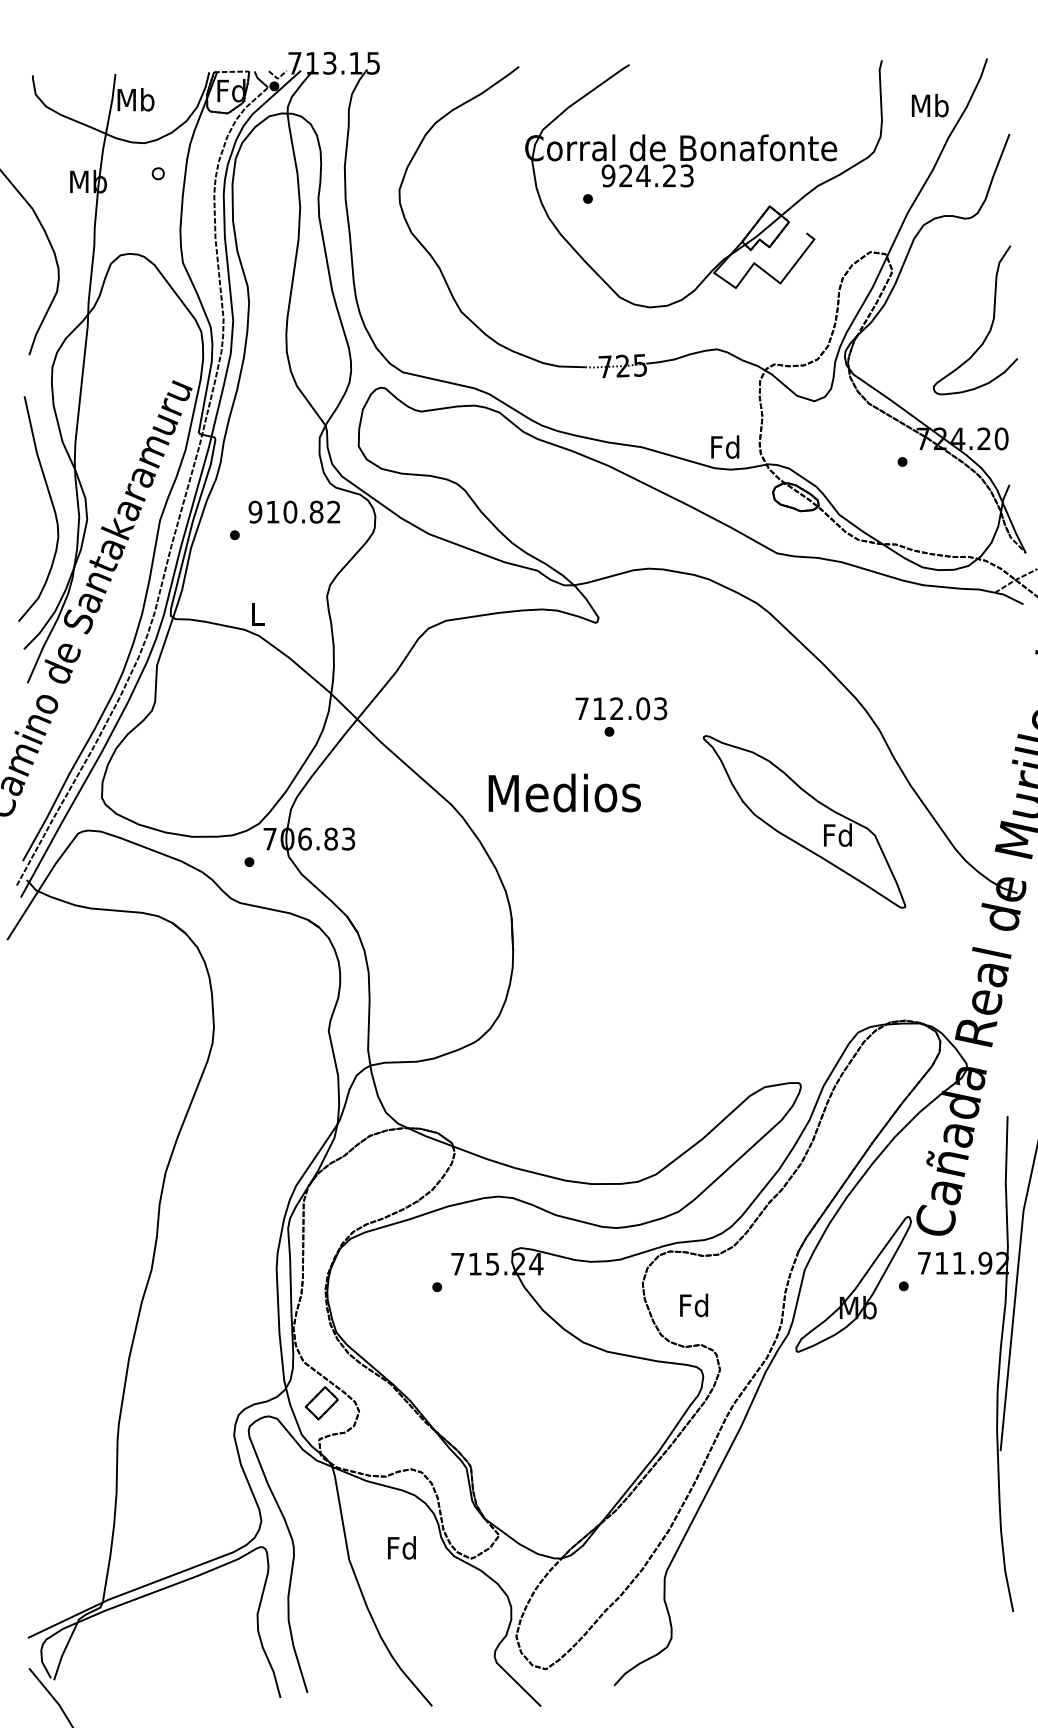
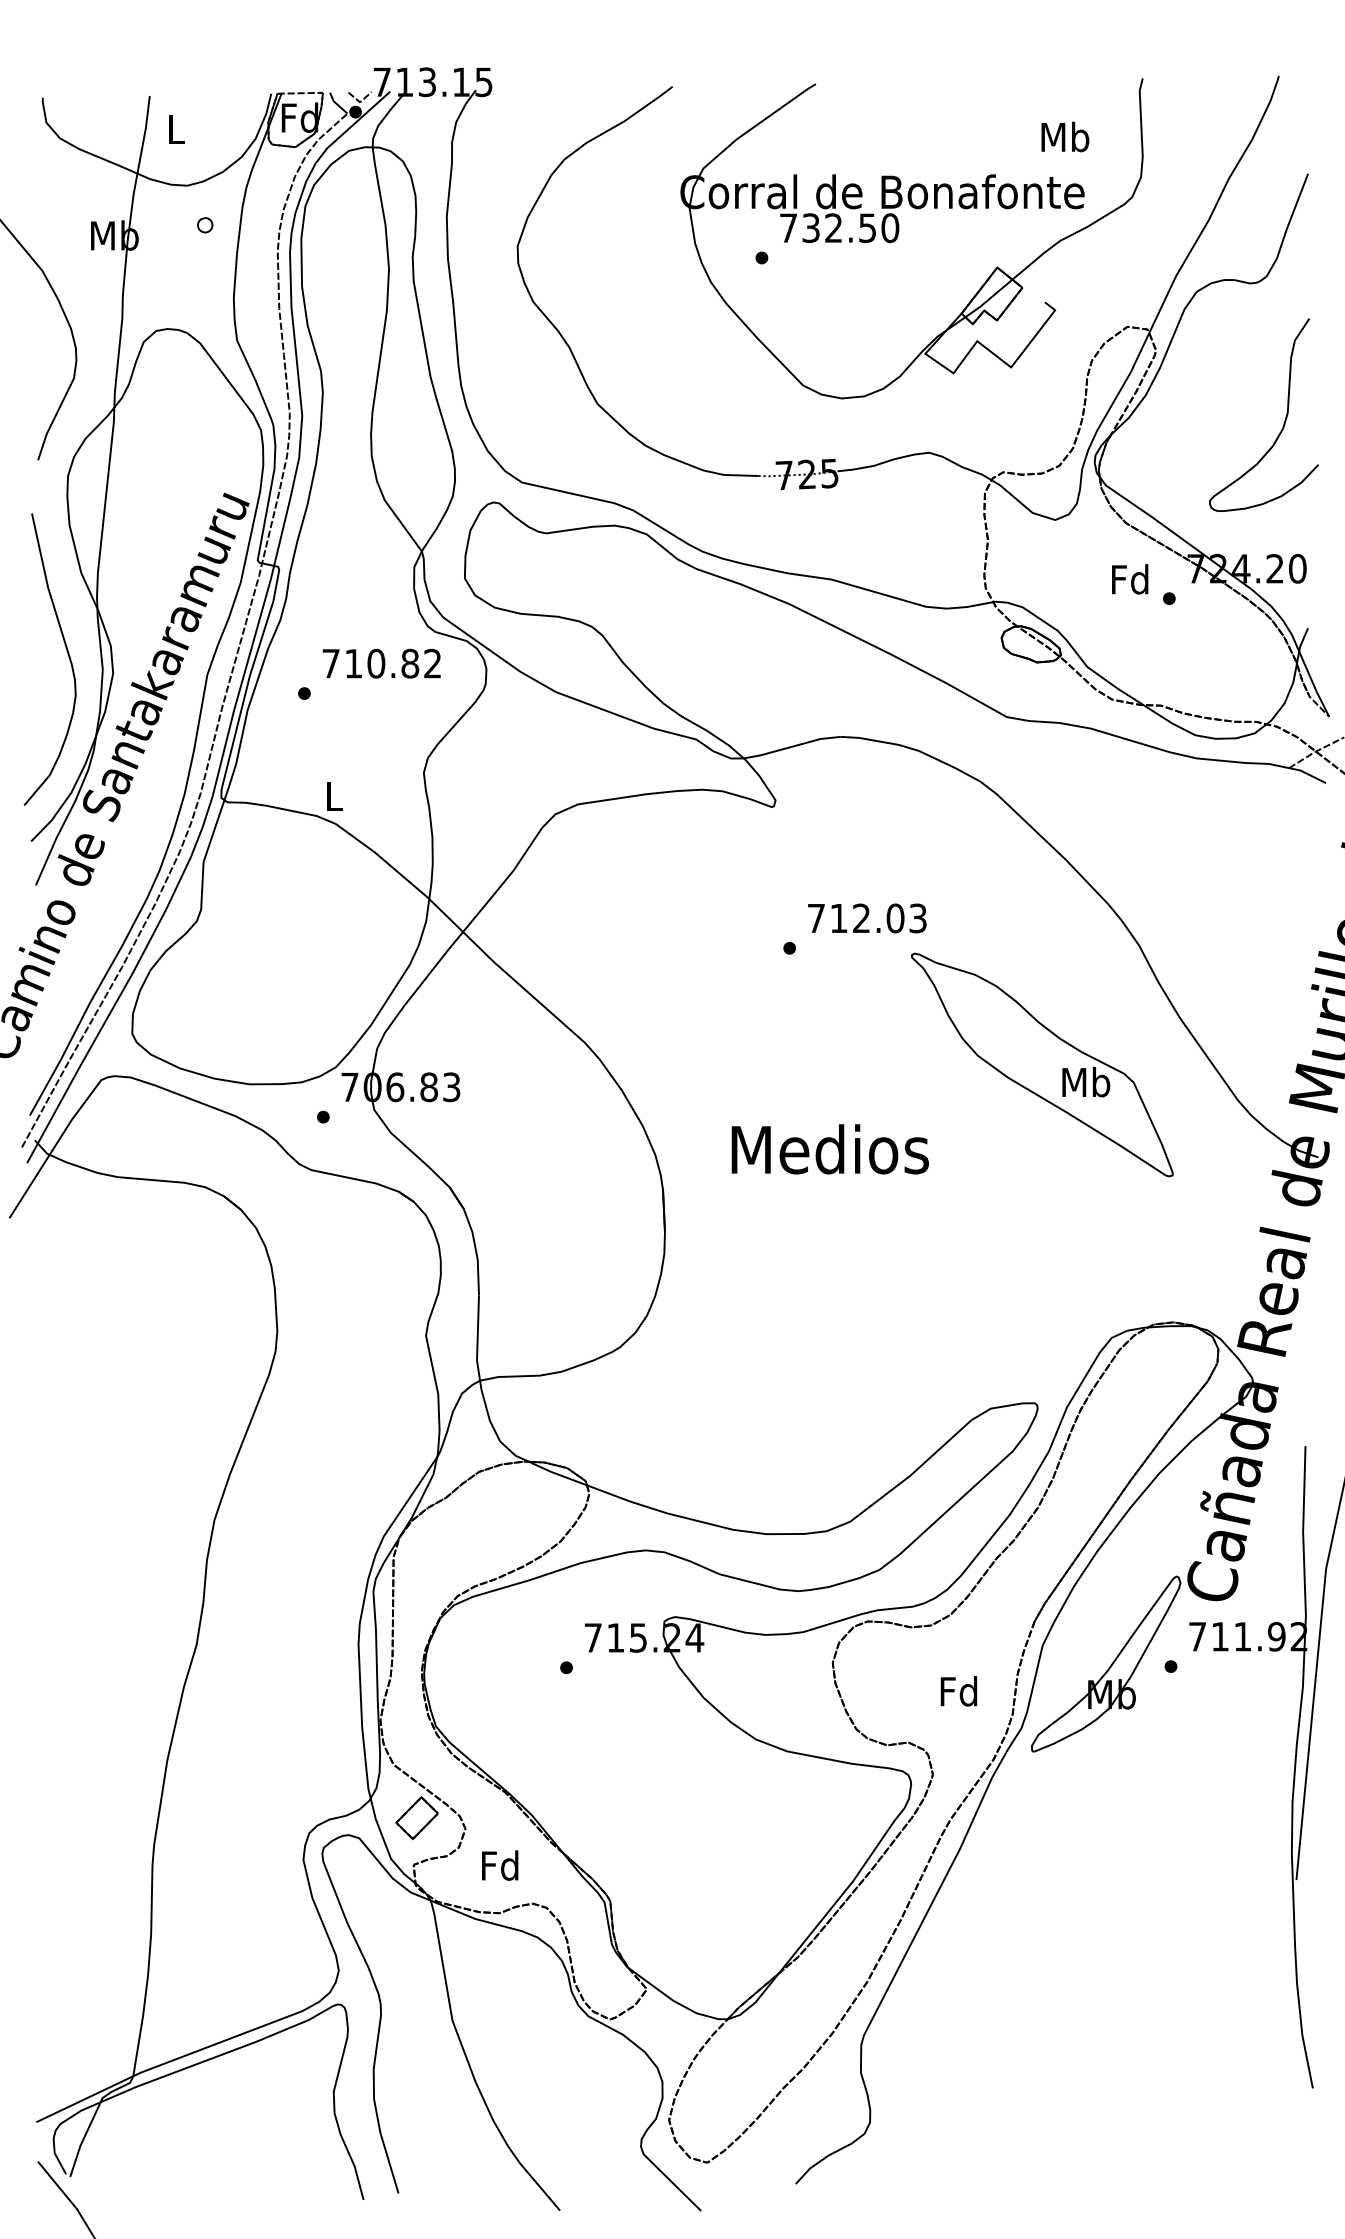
text: (135, 99) -> (175, 129), Mb -> L
text: (929, 105) -> (1064, 136), moved
text: (647, 175) -> (838, 227), 924.23 -> 732.50
text: (725, 446) -> (1130, 578), moved
text: (255, 511) -> (331, 662), 910.82 -> 710.82
text: (621, 708) -> (867, 918), moved
text: (564, 792) -> (829, 1148), moved
text: (838, 834) -> (1086, 1081), Fd -> Mb
text: (694, 1305) -> (959, 1691), moved
text: (401, 1547) -> (499, 1865), moved

